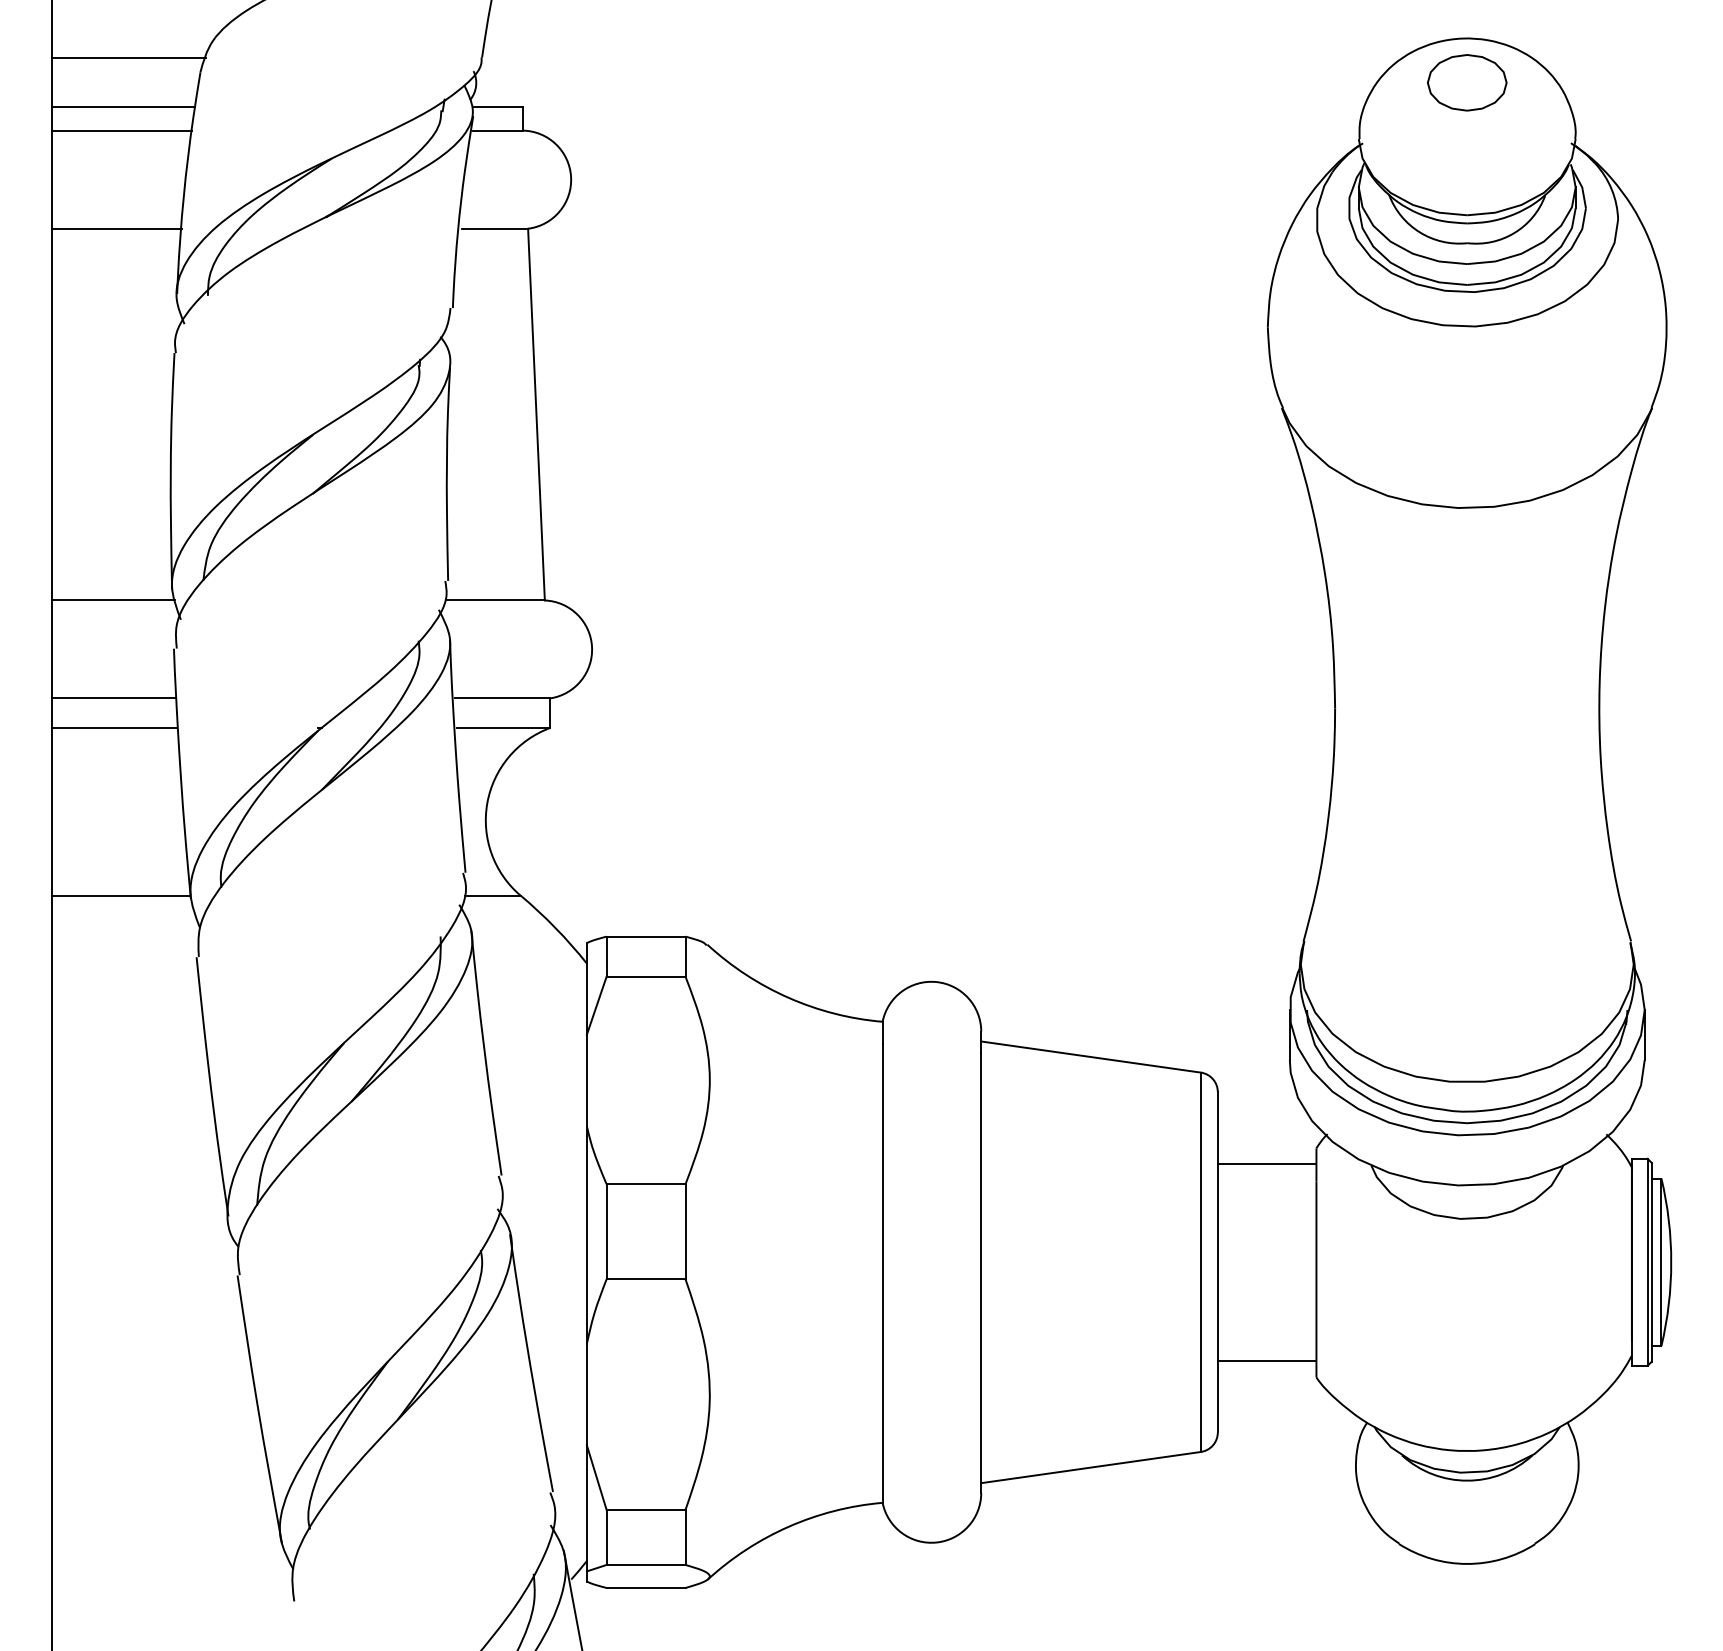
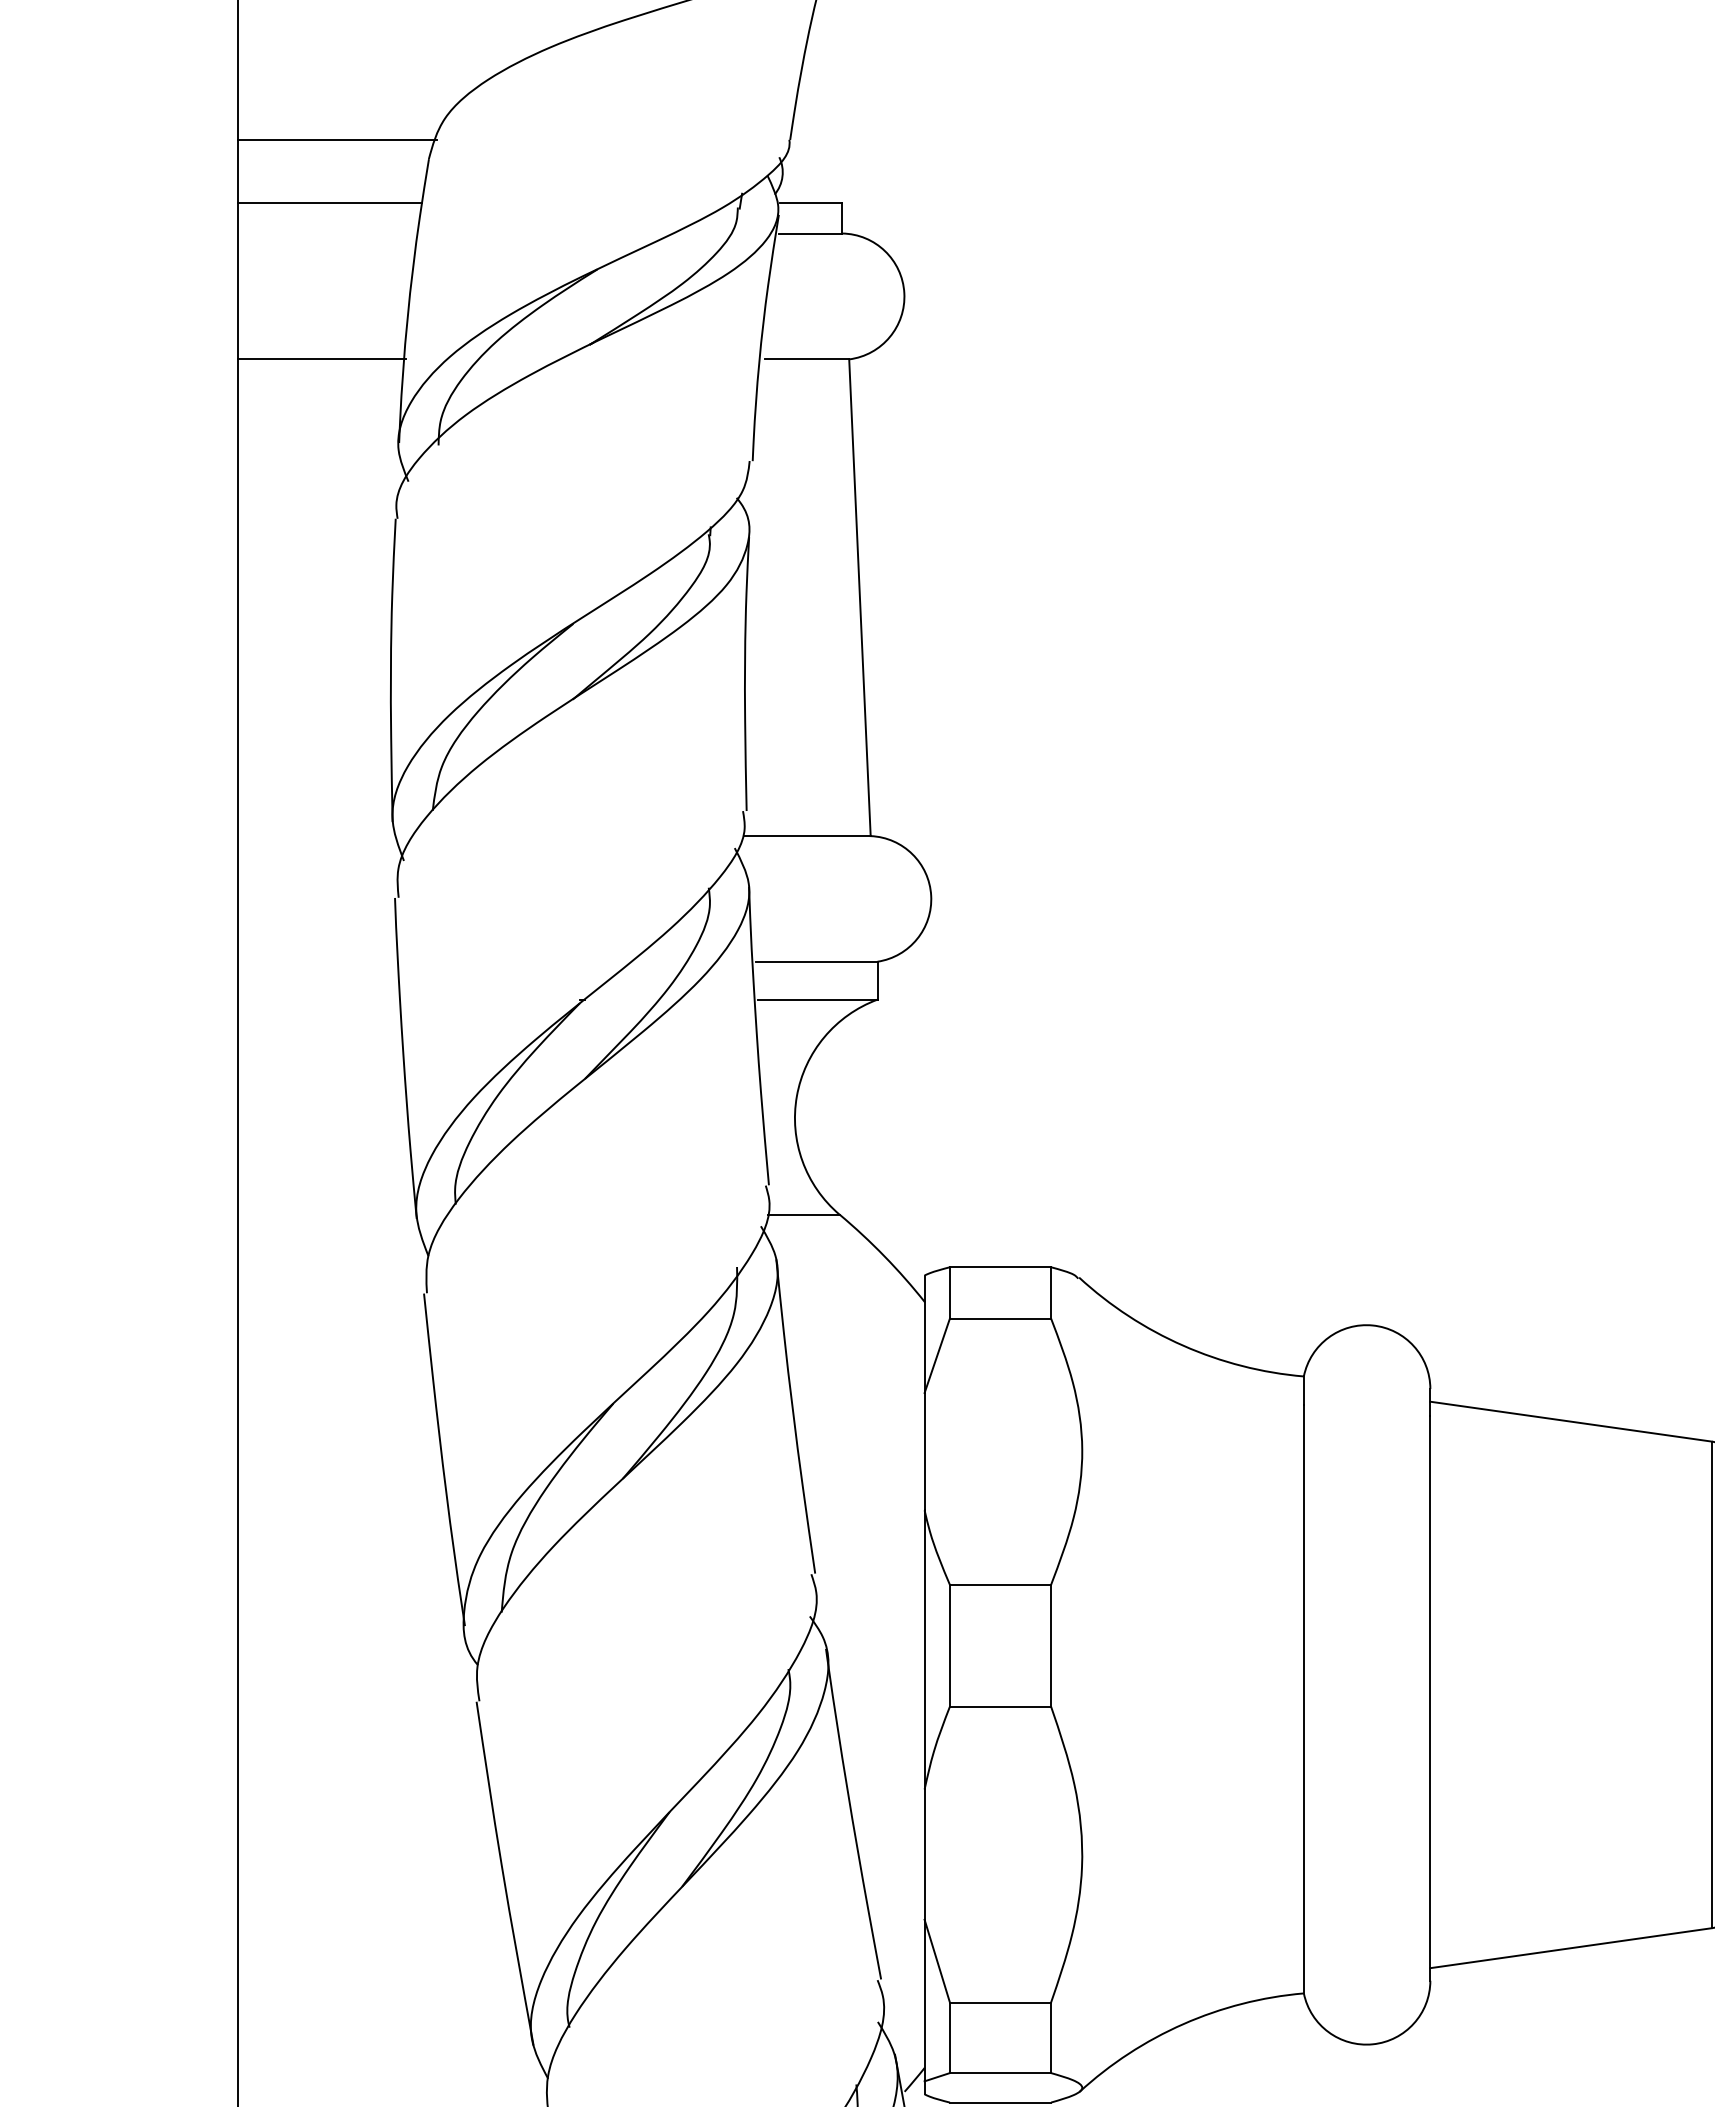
line: (121, 130) -> (327, 233), removed
line: (113, 600) -> (317, 836), removed
line: (113, 698) -> (317, 961), removed
line: (114, 728) -> (318, 1000), removed
line: (120, 895) -> (326, 1214), removed

